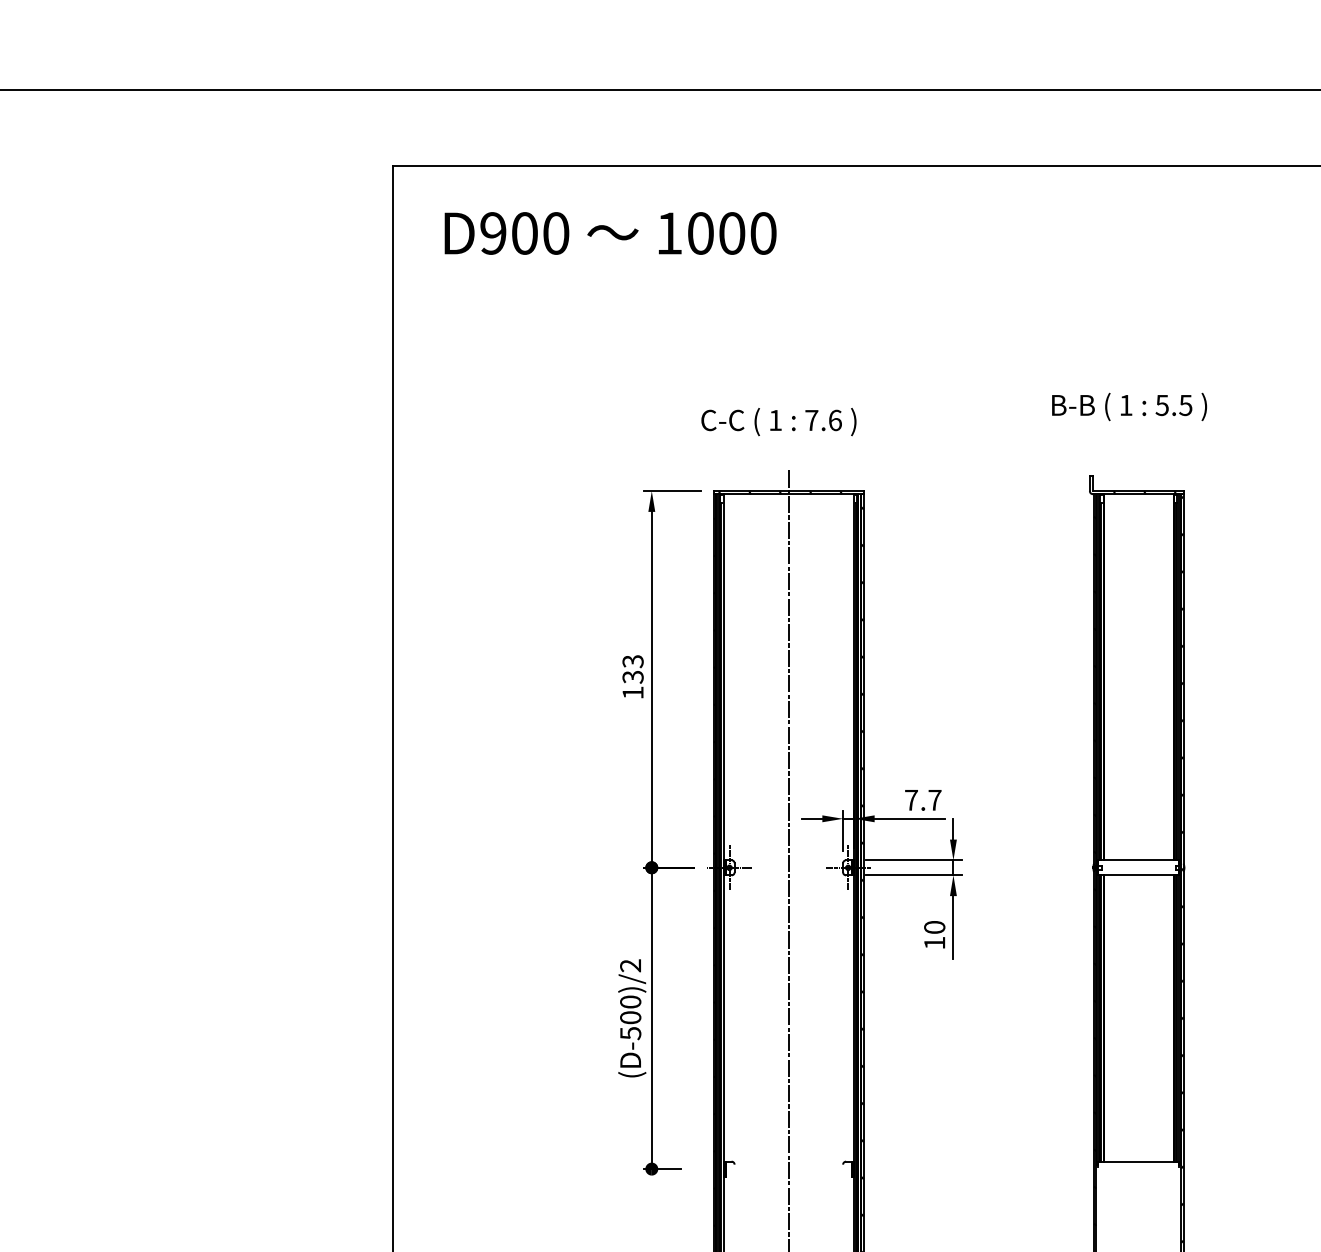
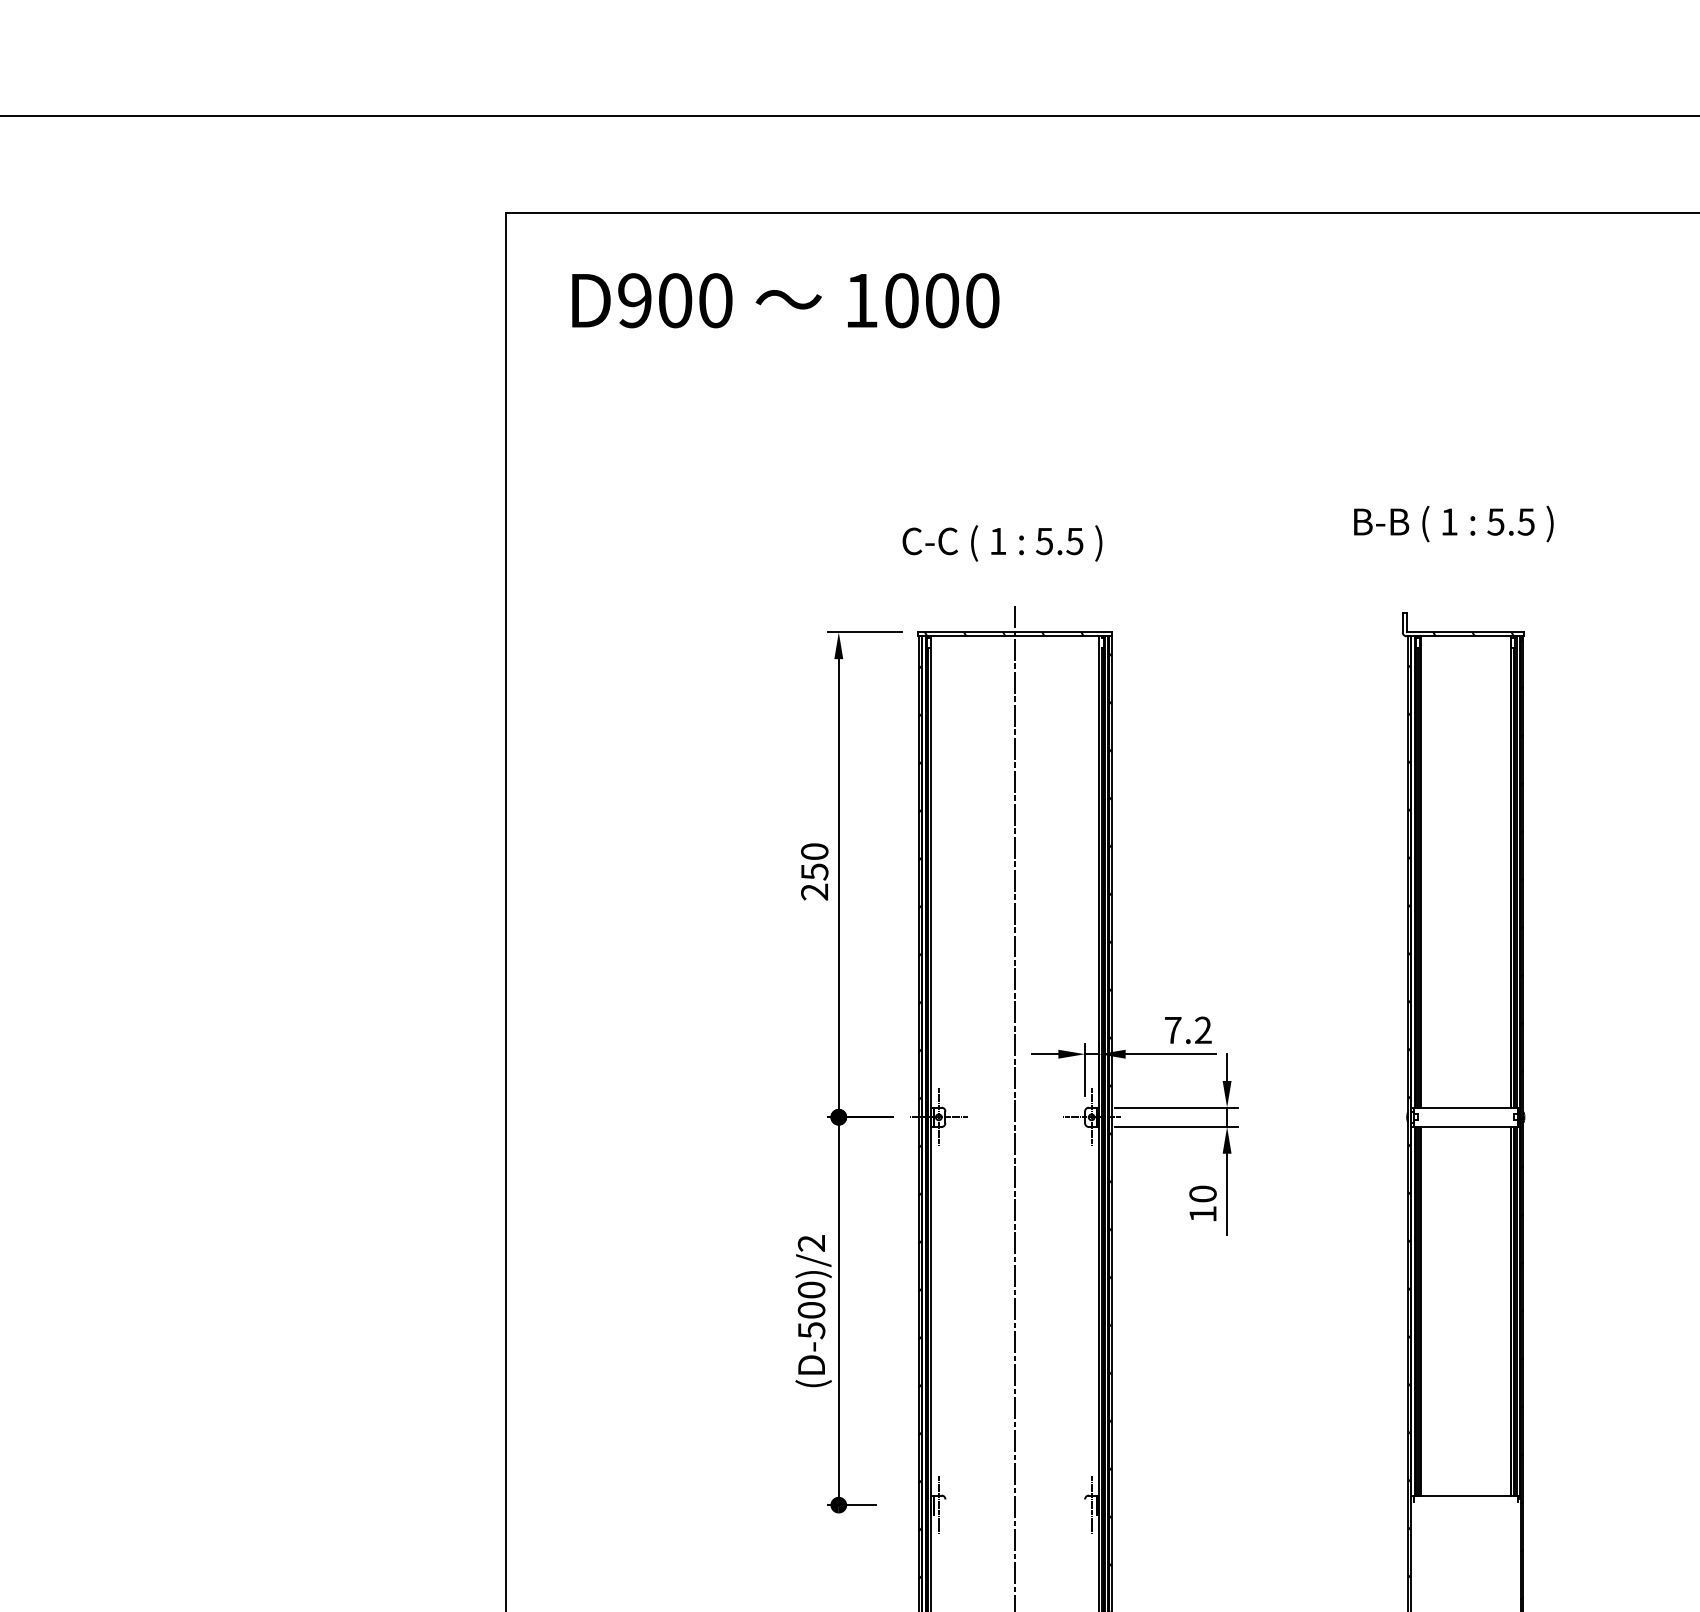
text: (823, 420) -> (1059, 541), 7.6 -> 5.5
text: (632, 676) -> (814, 871), 133 -> 250
text: (935, 799) -> (1203, 1029), 7.7 -> 7.2
line: (729, 1168) -> (938, 1504), added
line: (848, 1168) -> (1091, 1504), added

